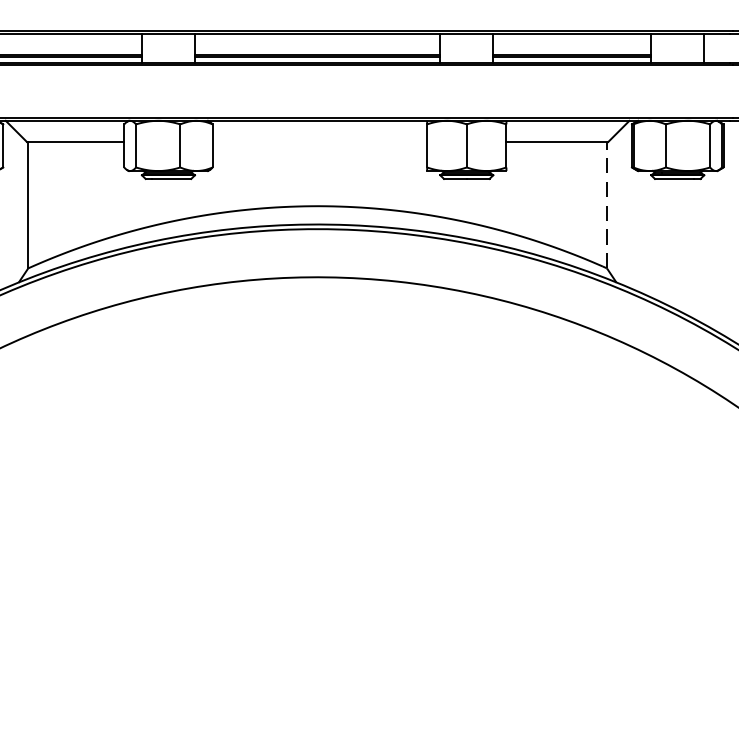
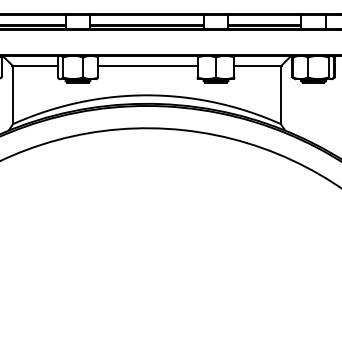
line: (318, 141) -> (147, 65), added
line: (606, 204) -> (280, 94), dashed -> solid

